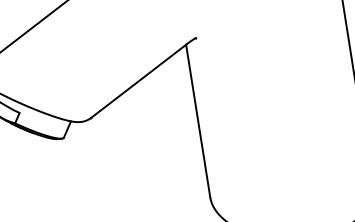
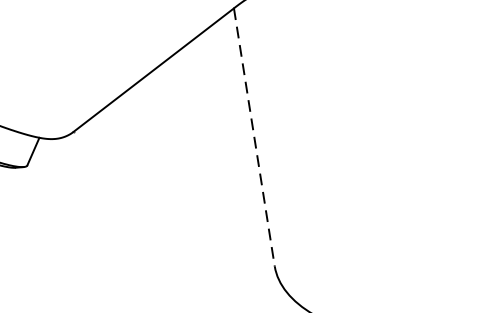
line: (198, 121) -> (254, 138), solid -> dashed

